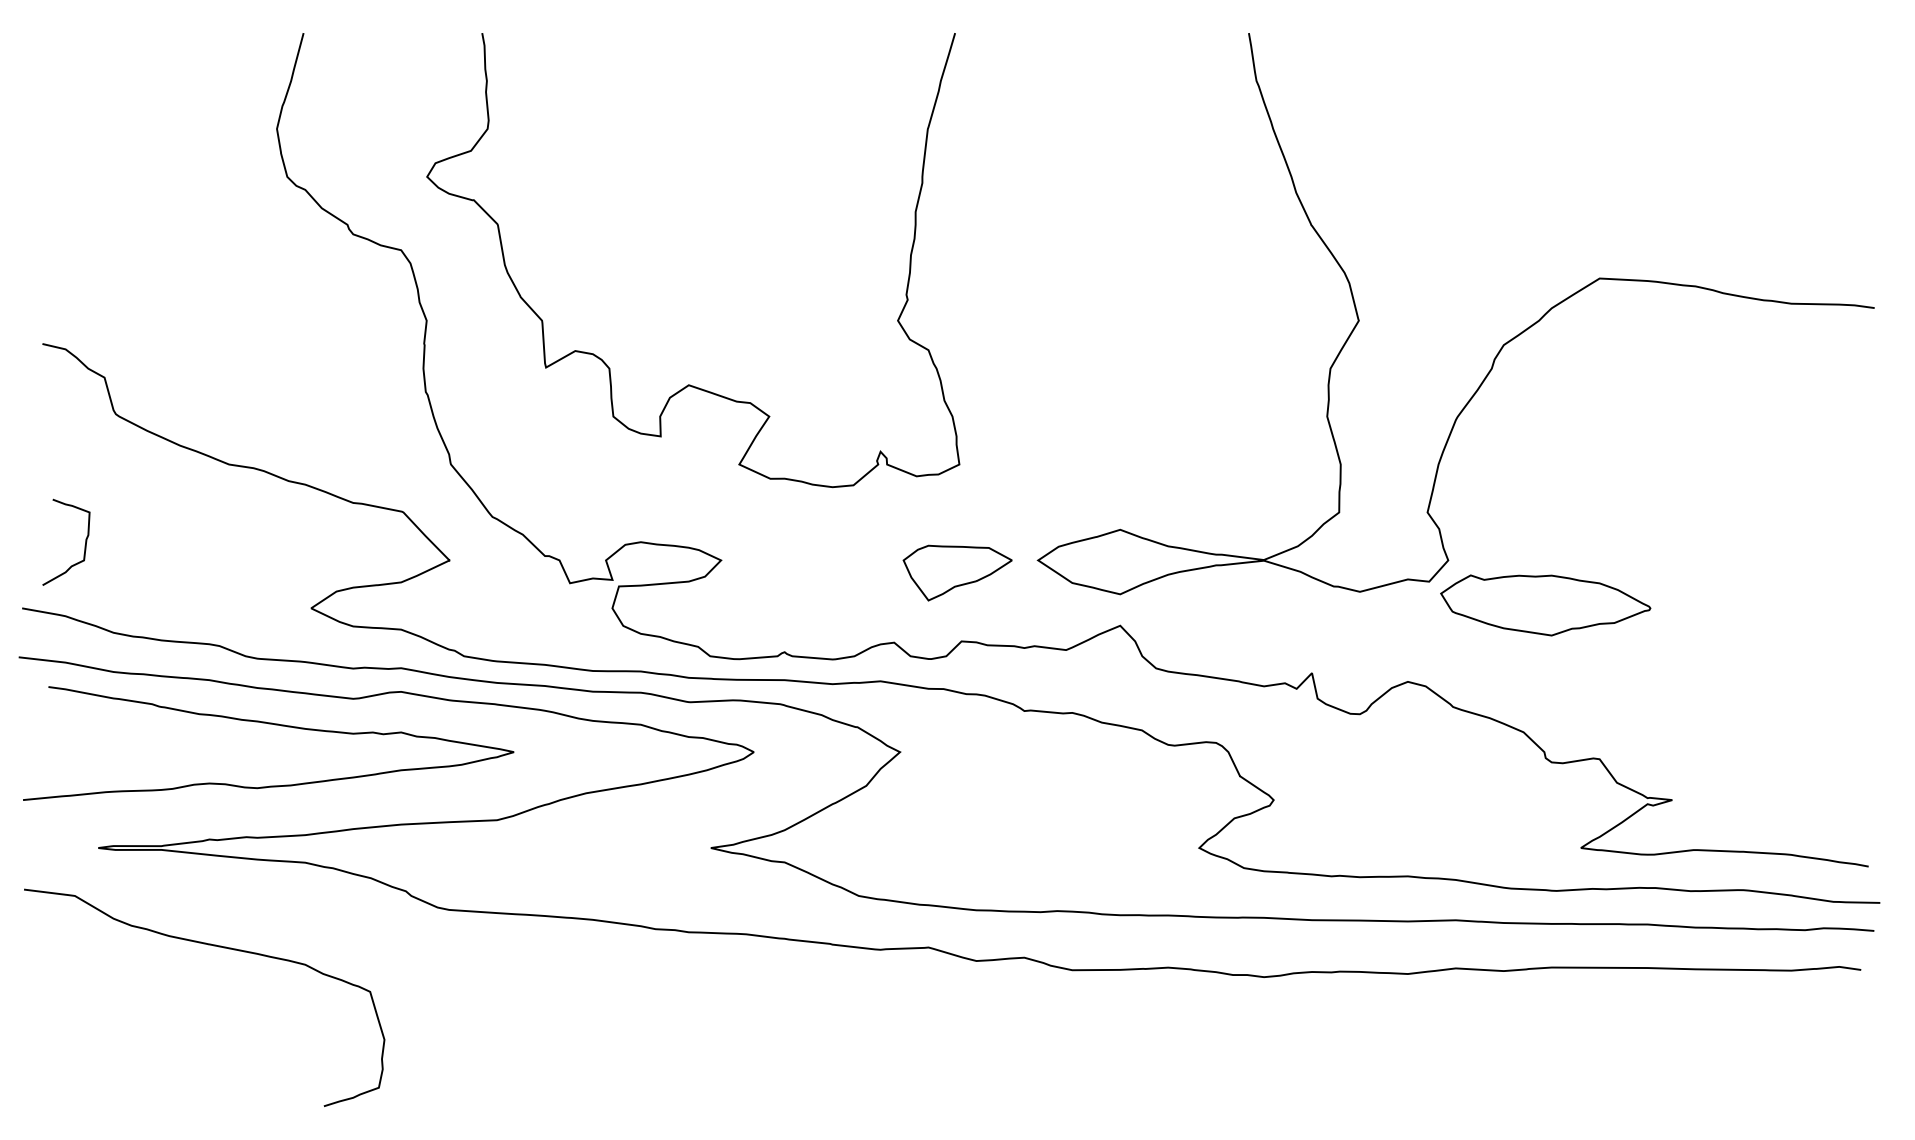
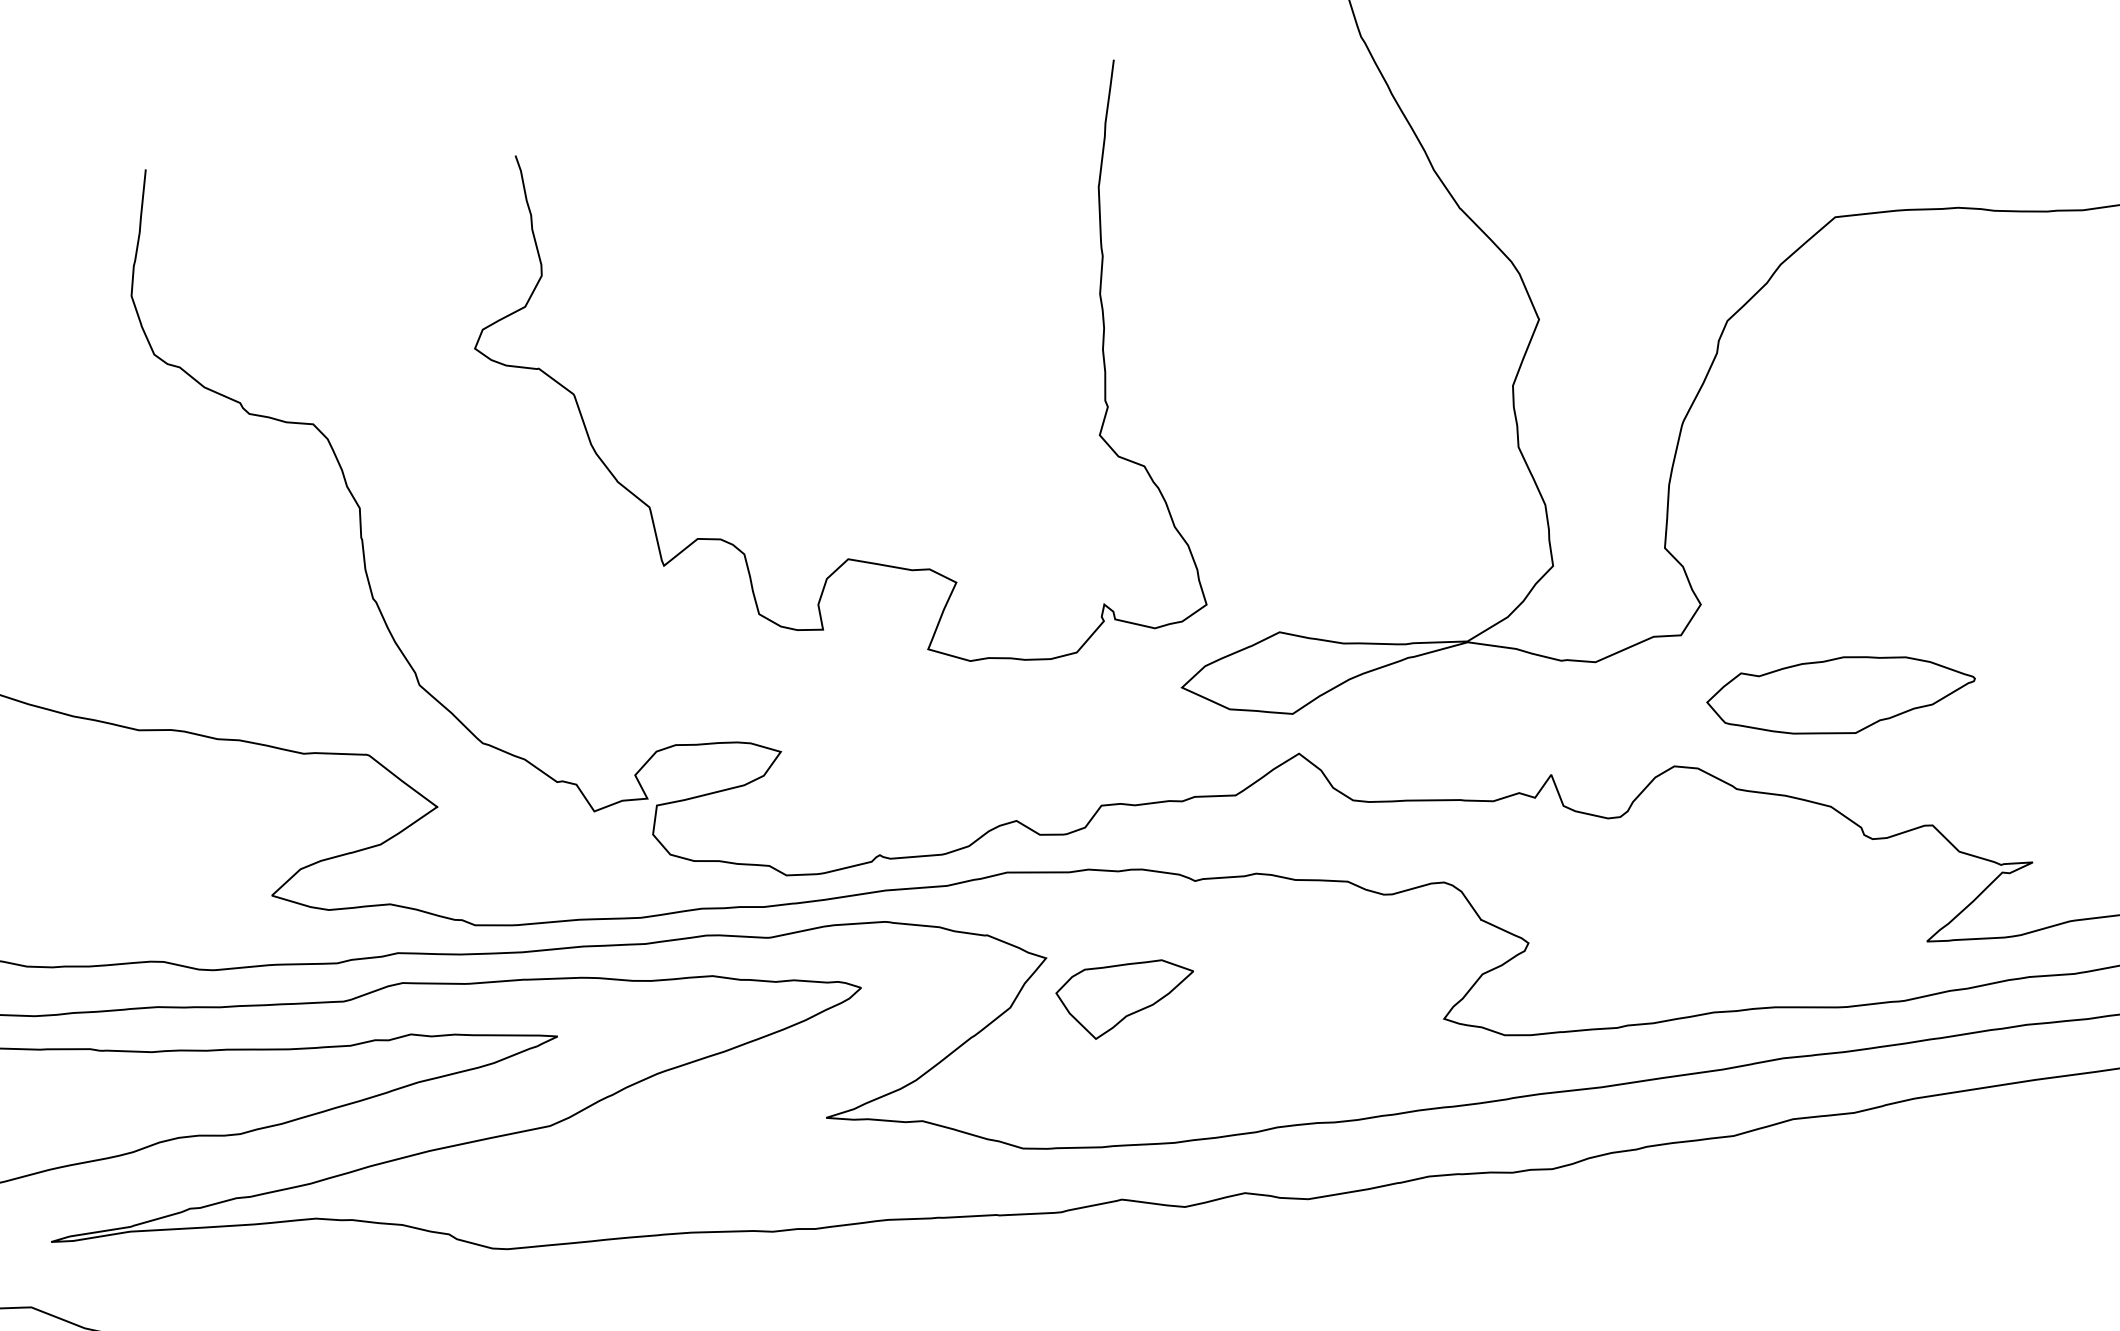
curve: (690, 384) -> (850, 557), moved
part: (957, 572) -> (1126, 997), moved
part: (1545, 605) -> (1841, 696), moved

